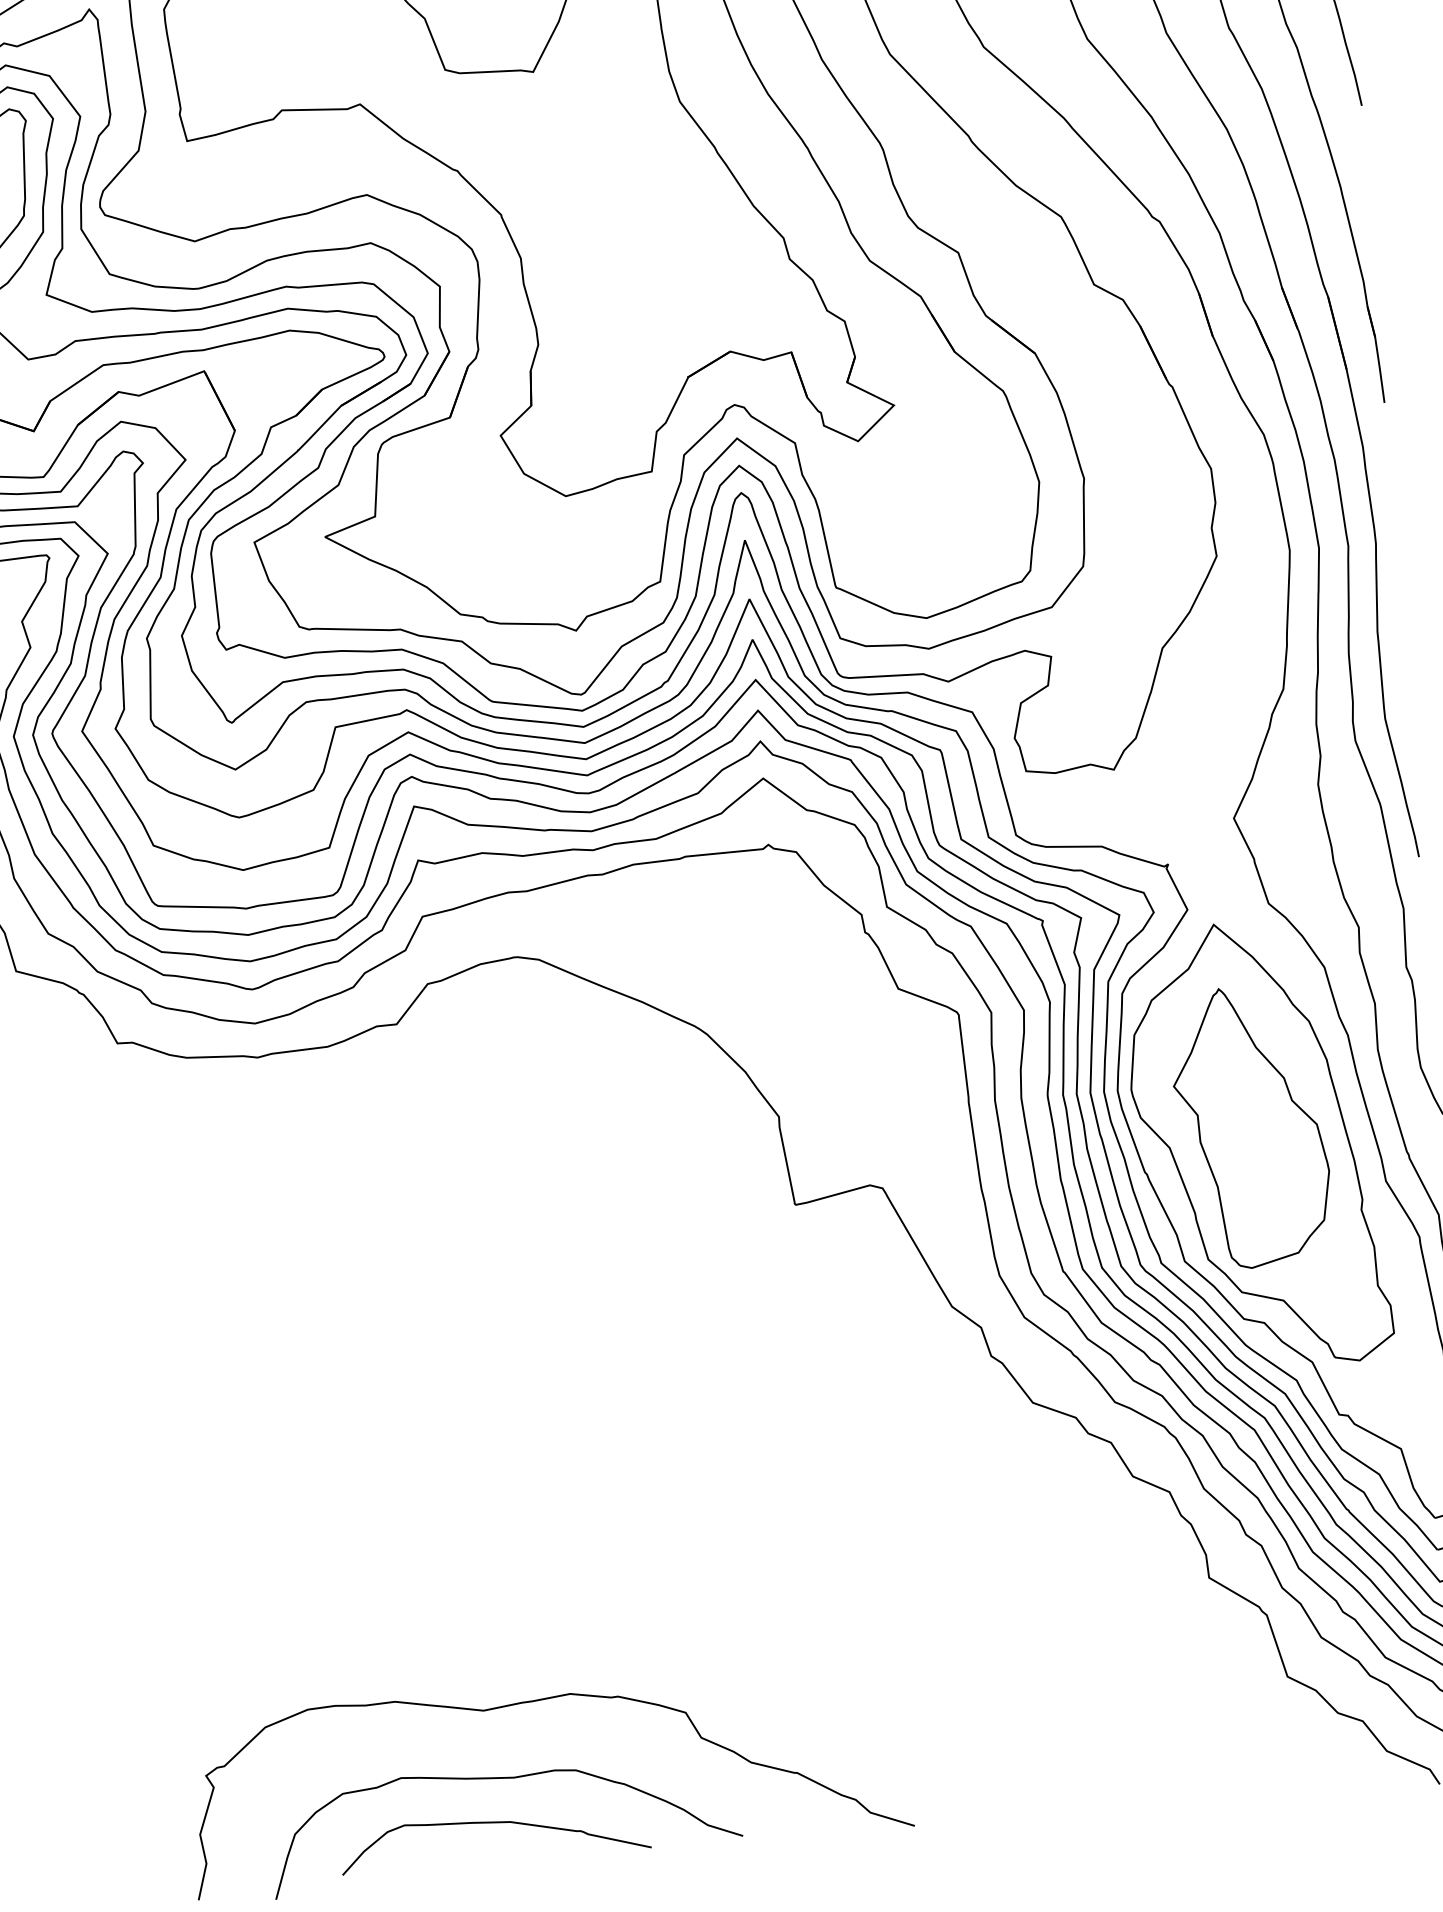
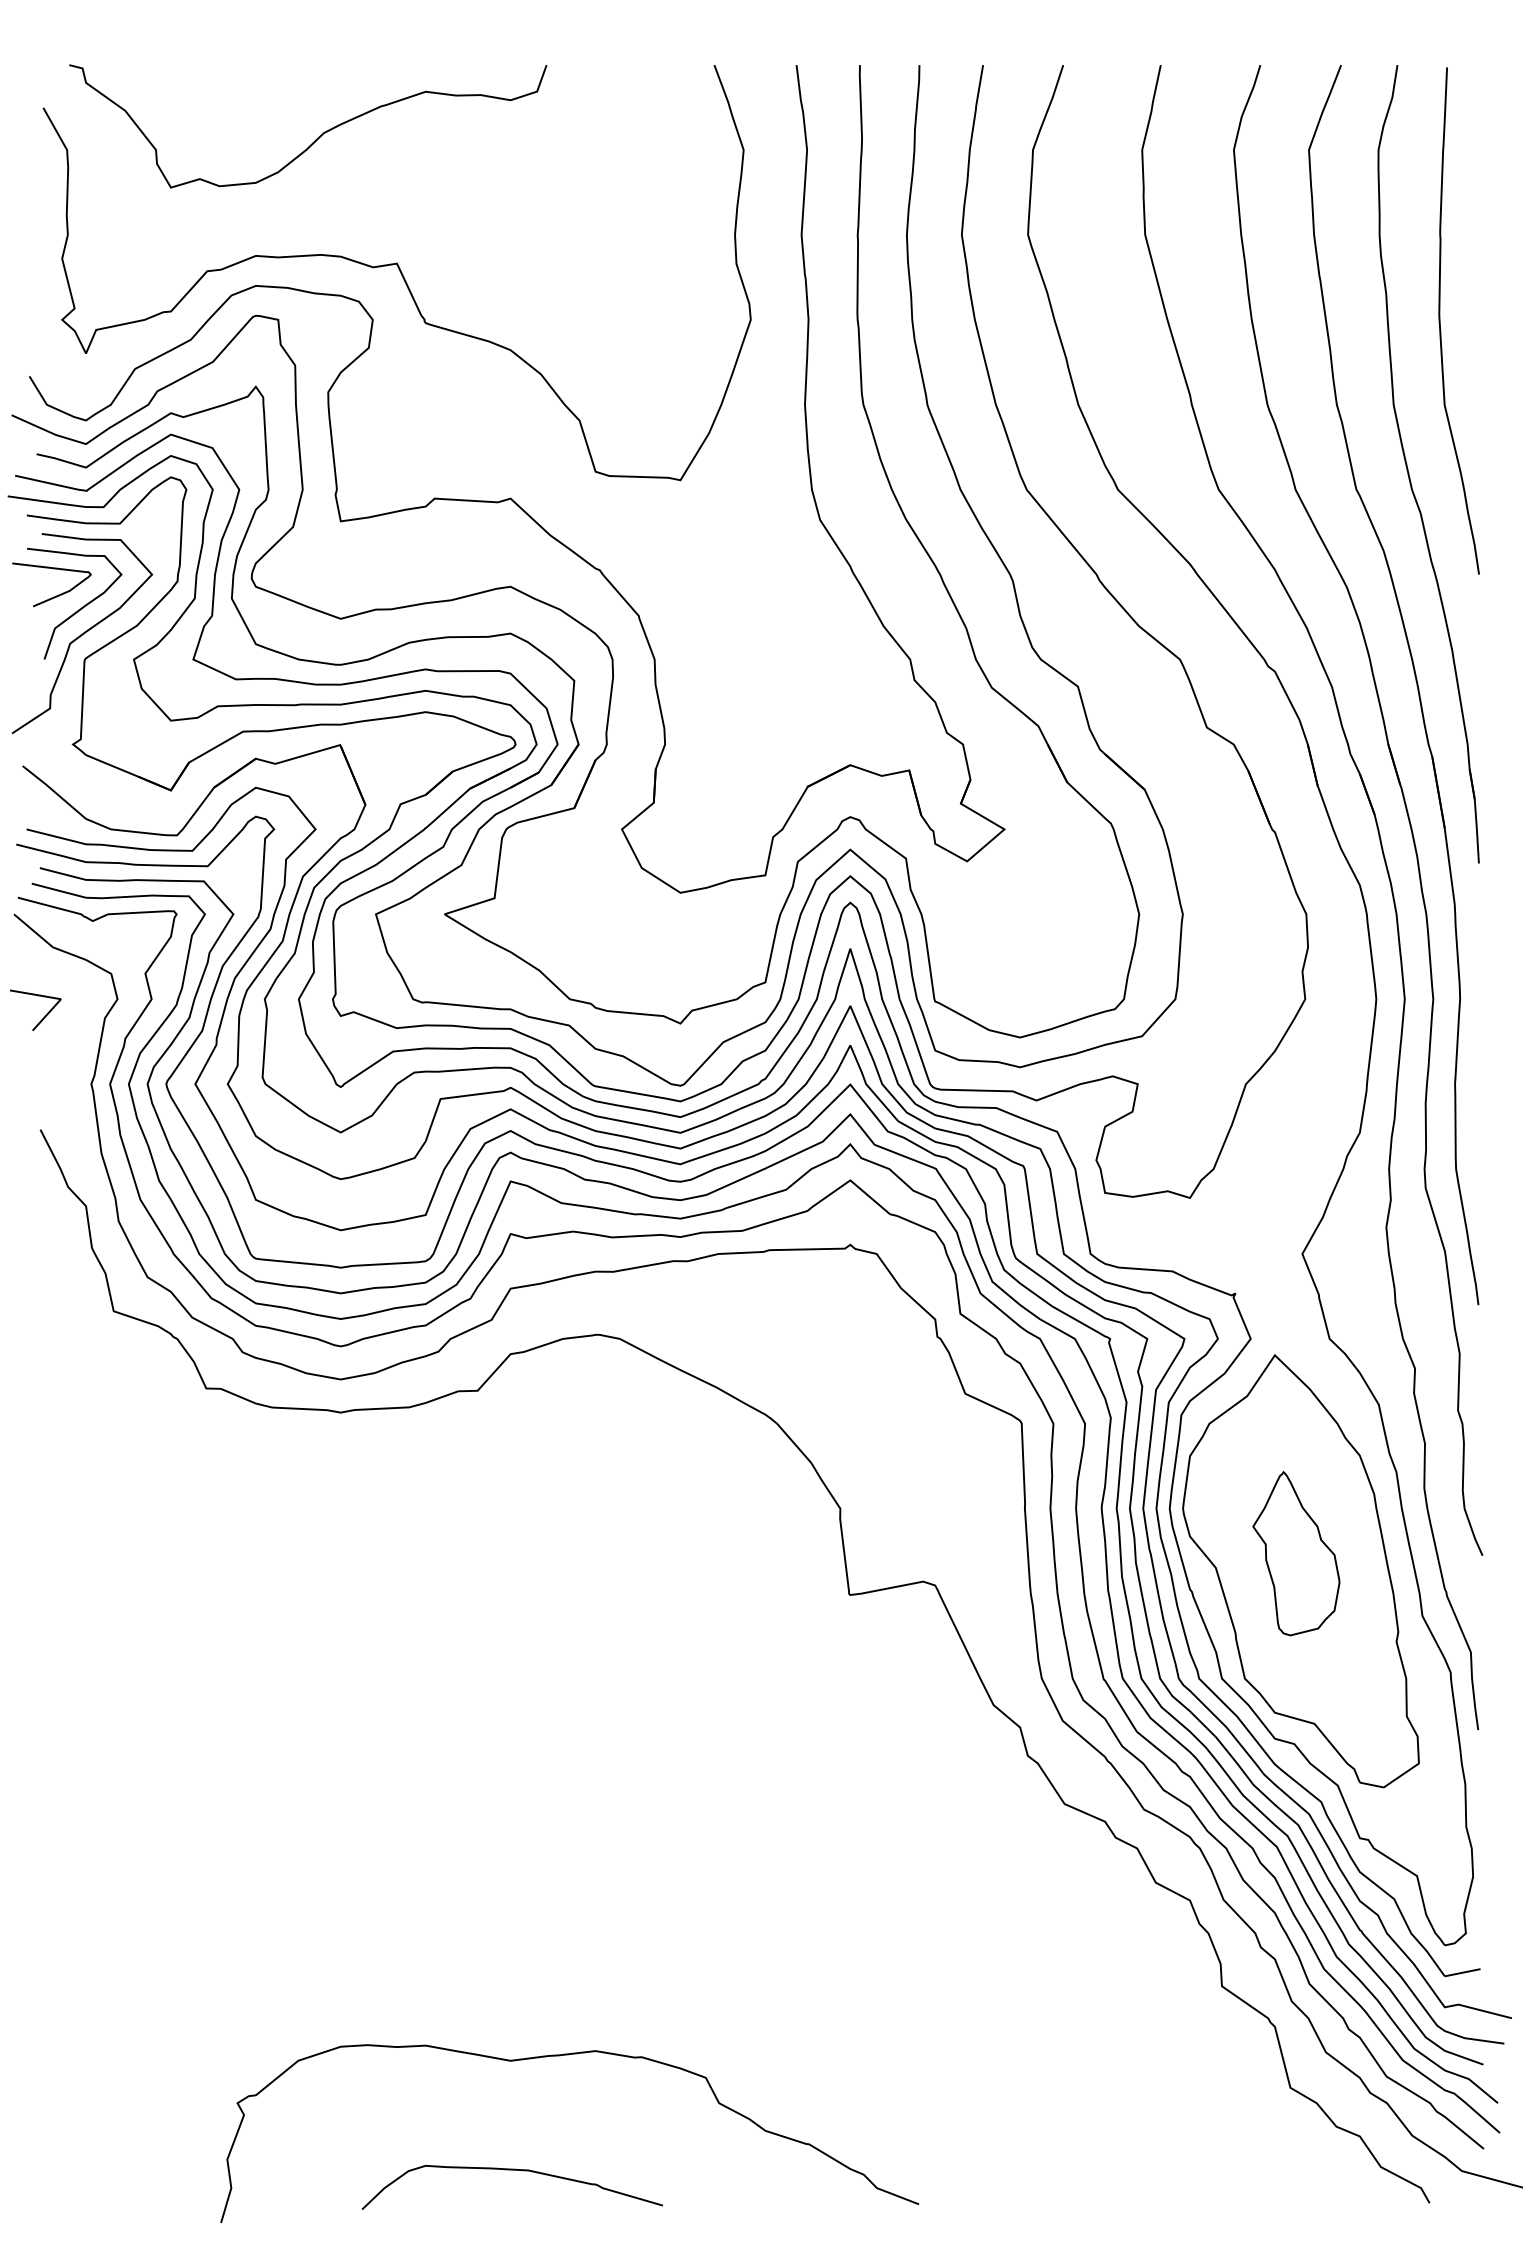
part: (1251, 1126) -> (1296, 1553), size x0.6
curve: (502, 1779) -> (523, 2128), removed

